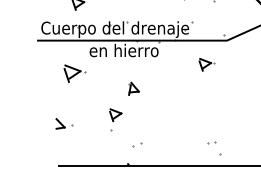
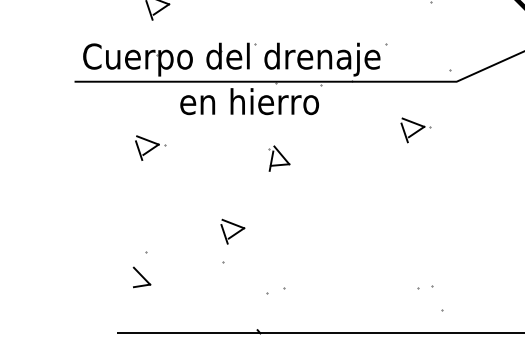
part: (74, 73) -> (149, 147), size x0.71
part: (133, 88) -> (278, 157), moved
part: (60, 123) -> (141, 276), moved

